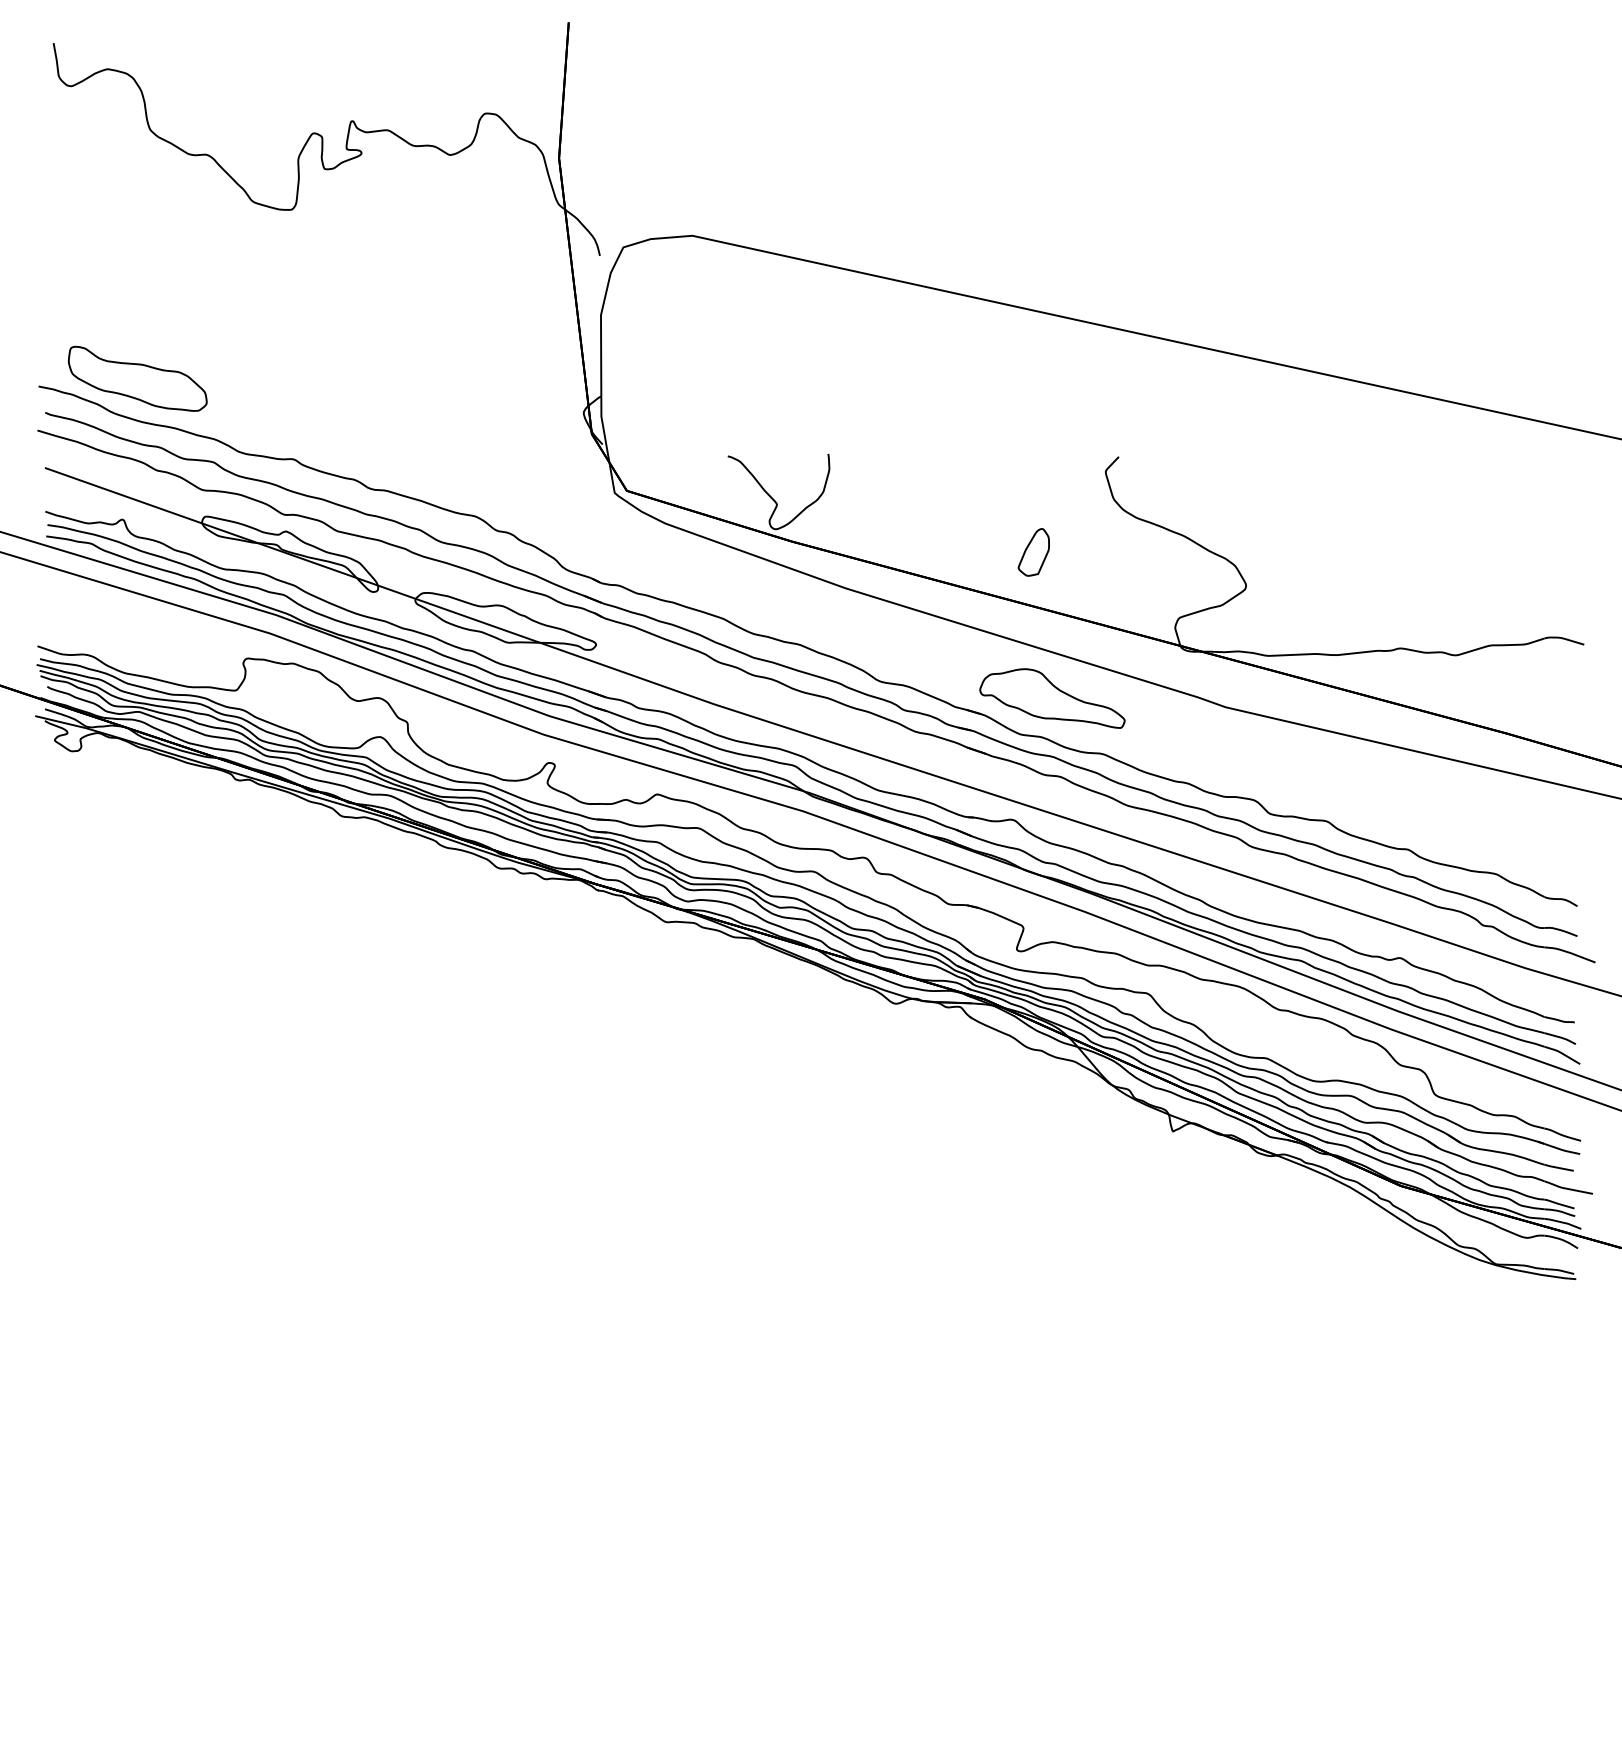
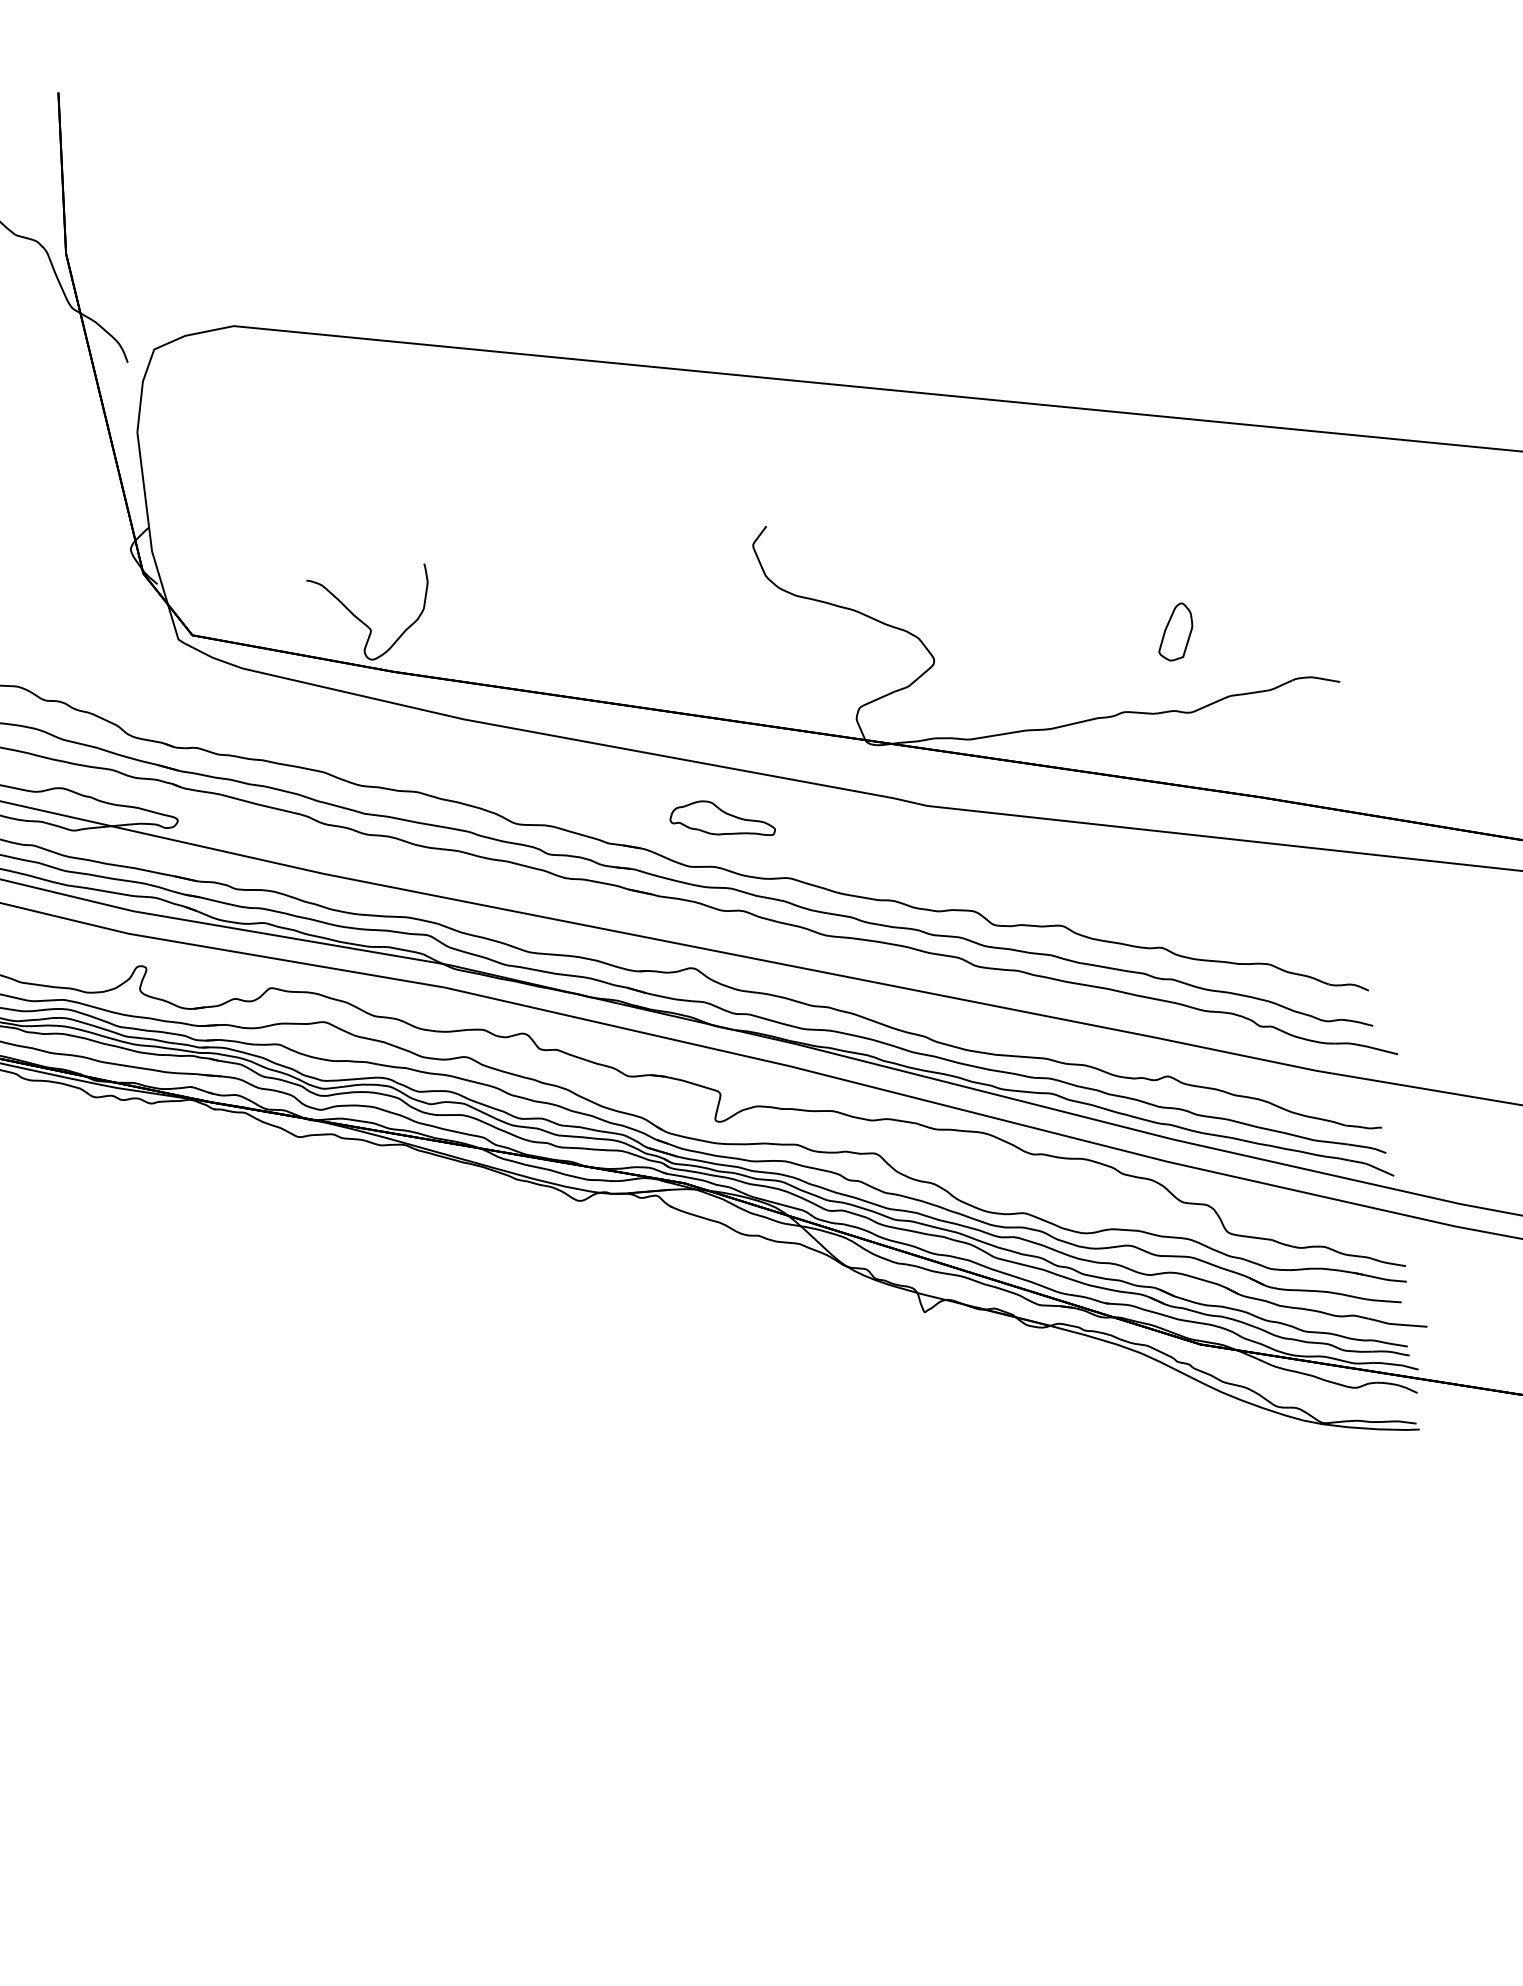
part: (1033, 552) -> (1174, 632), moved
part: (1052, 698) -> (722, 819), size x0.6

